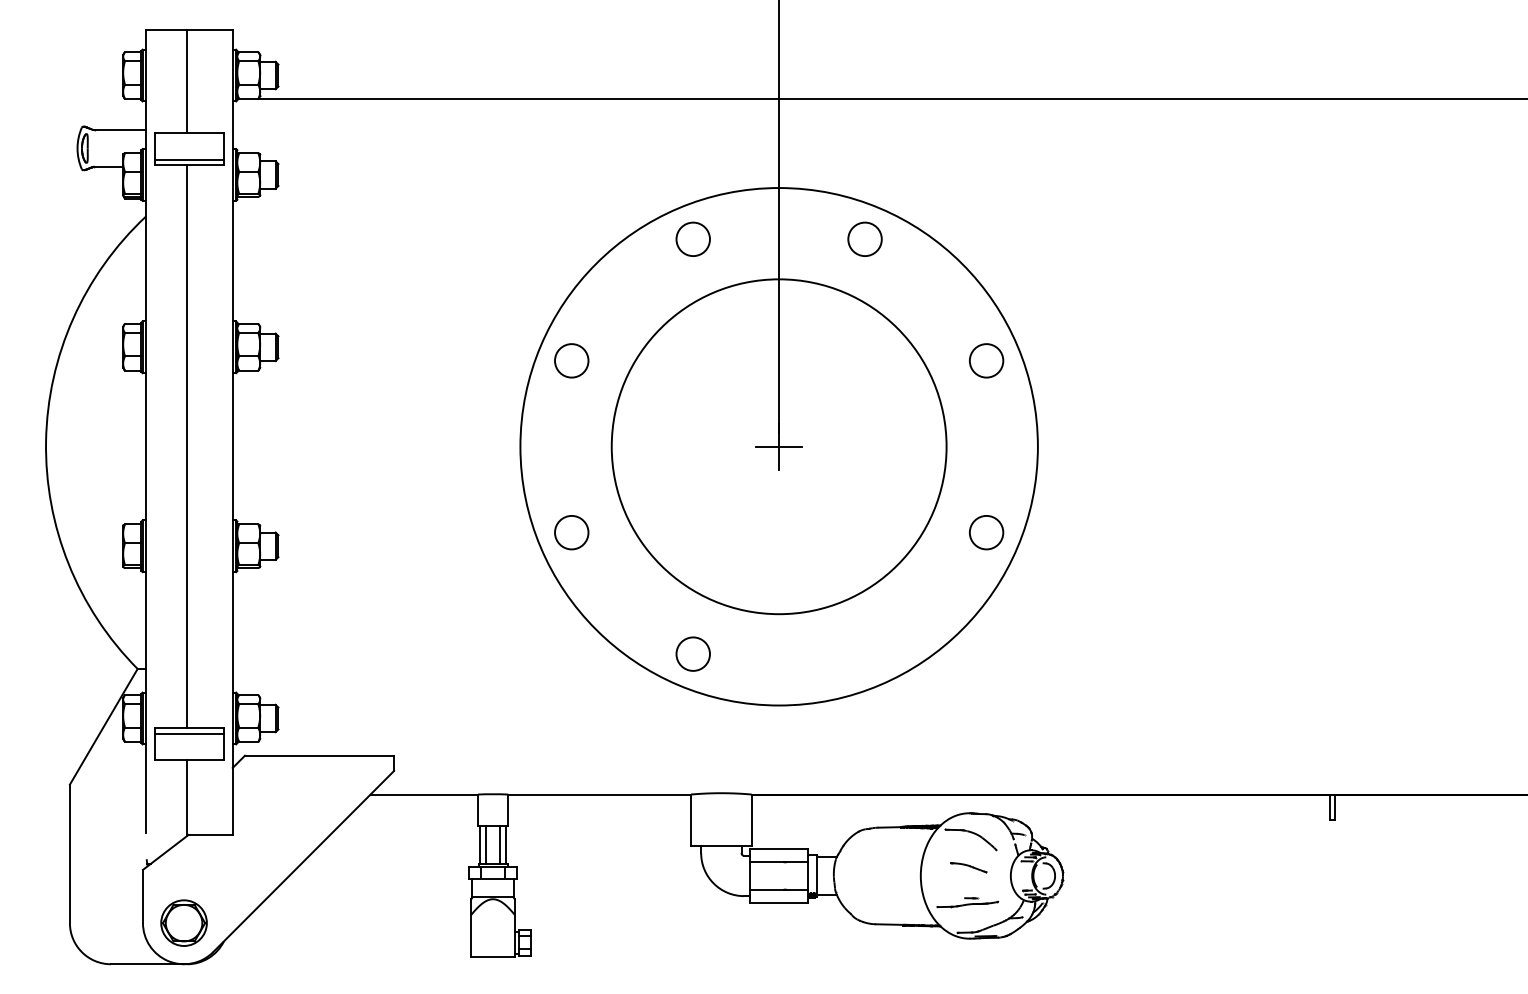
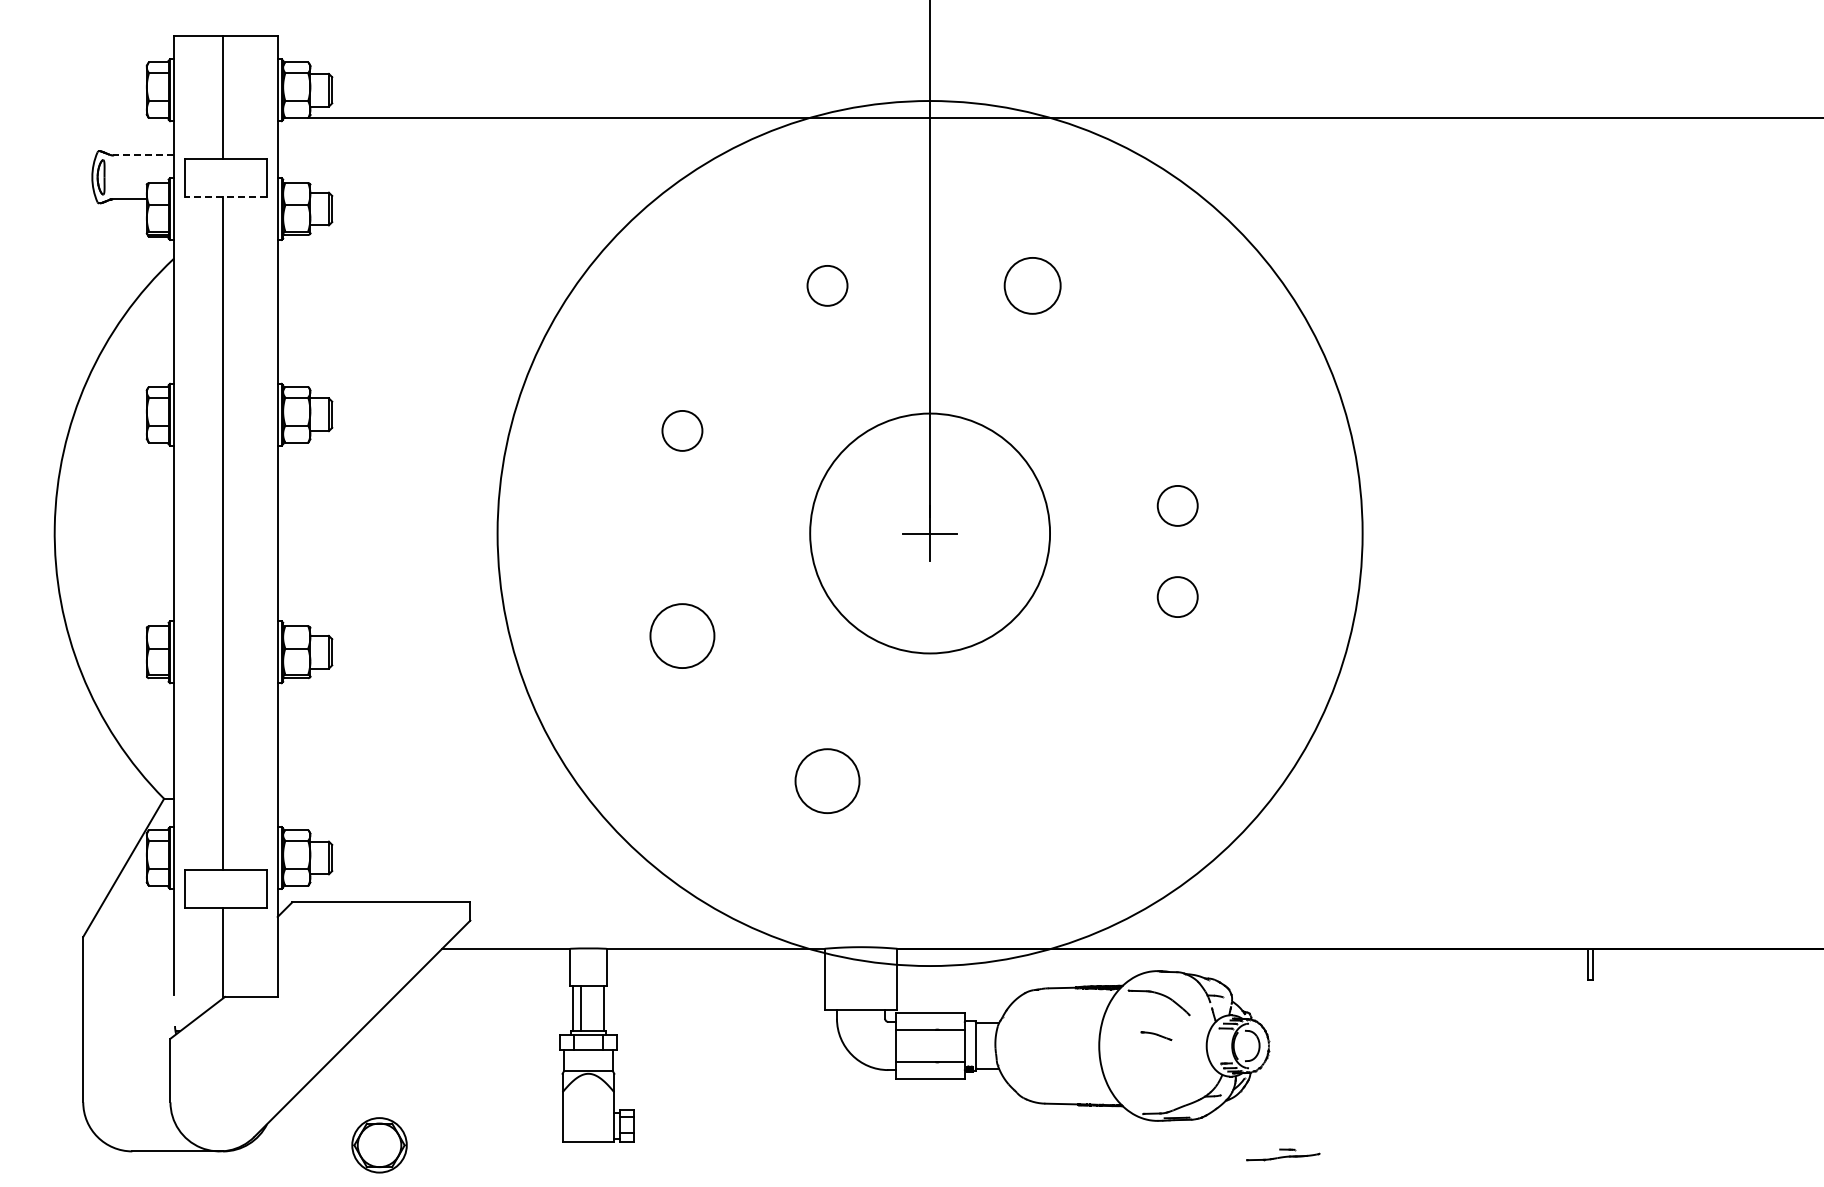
line: (120, 130) -> (143, 155), solid -> dashed
line: (189, 160) -> (225, 191), removed
line: (189, 165) -> (225, 197), solid -> dashed
circle: (864, 239) -> (1032, 285), size x1.4
circle: (986, 360) -> (1177, 505), moved
circle: (779, 446) -> (930, 533), size x0.6
circle: (779, 446) -> (930, 533), size x1.4
circle: (986, 532) -> (1177, 596), moved
circle: (571, 533) -> (682, 636), size x1.6
circle: (693, 654) -> (827, 781), size x1.6
line: (189, 733) -> (225, 875), removed
line: (499, 844) -> (596, 1008), removed
part: (968, 867) -> (1156, 1035), size x0.7
part: (967, 902) -> (1283, 1154), moved
part: (184, 923) -> (379, 1145), moved

